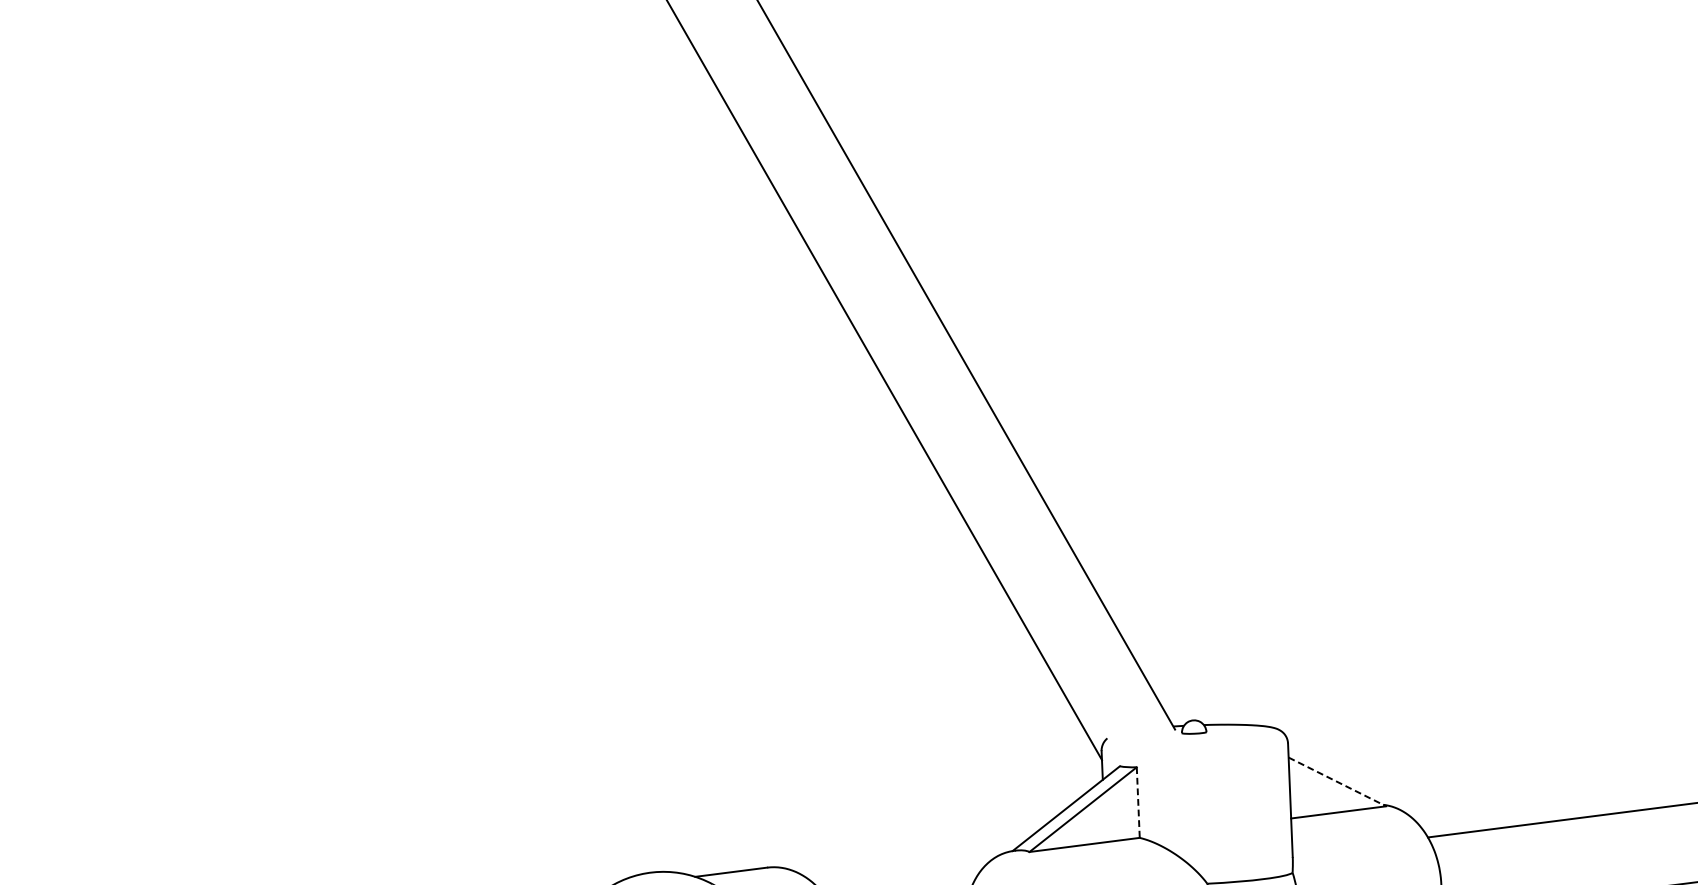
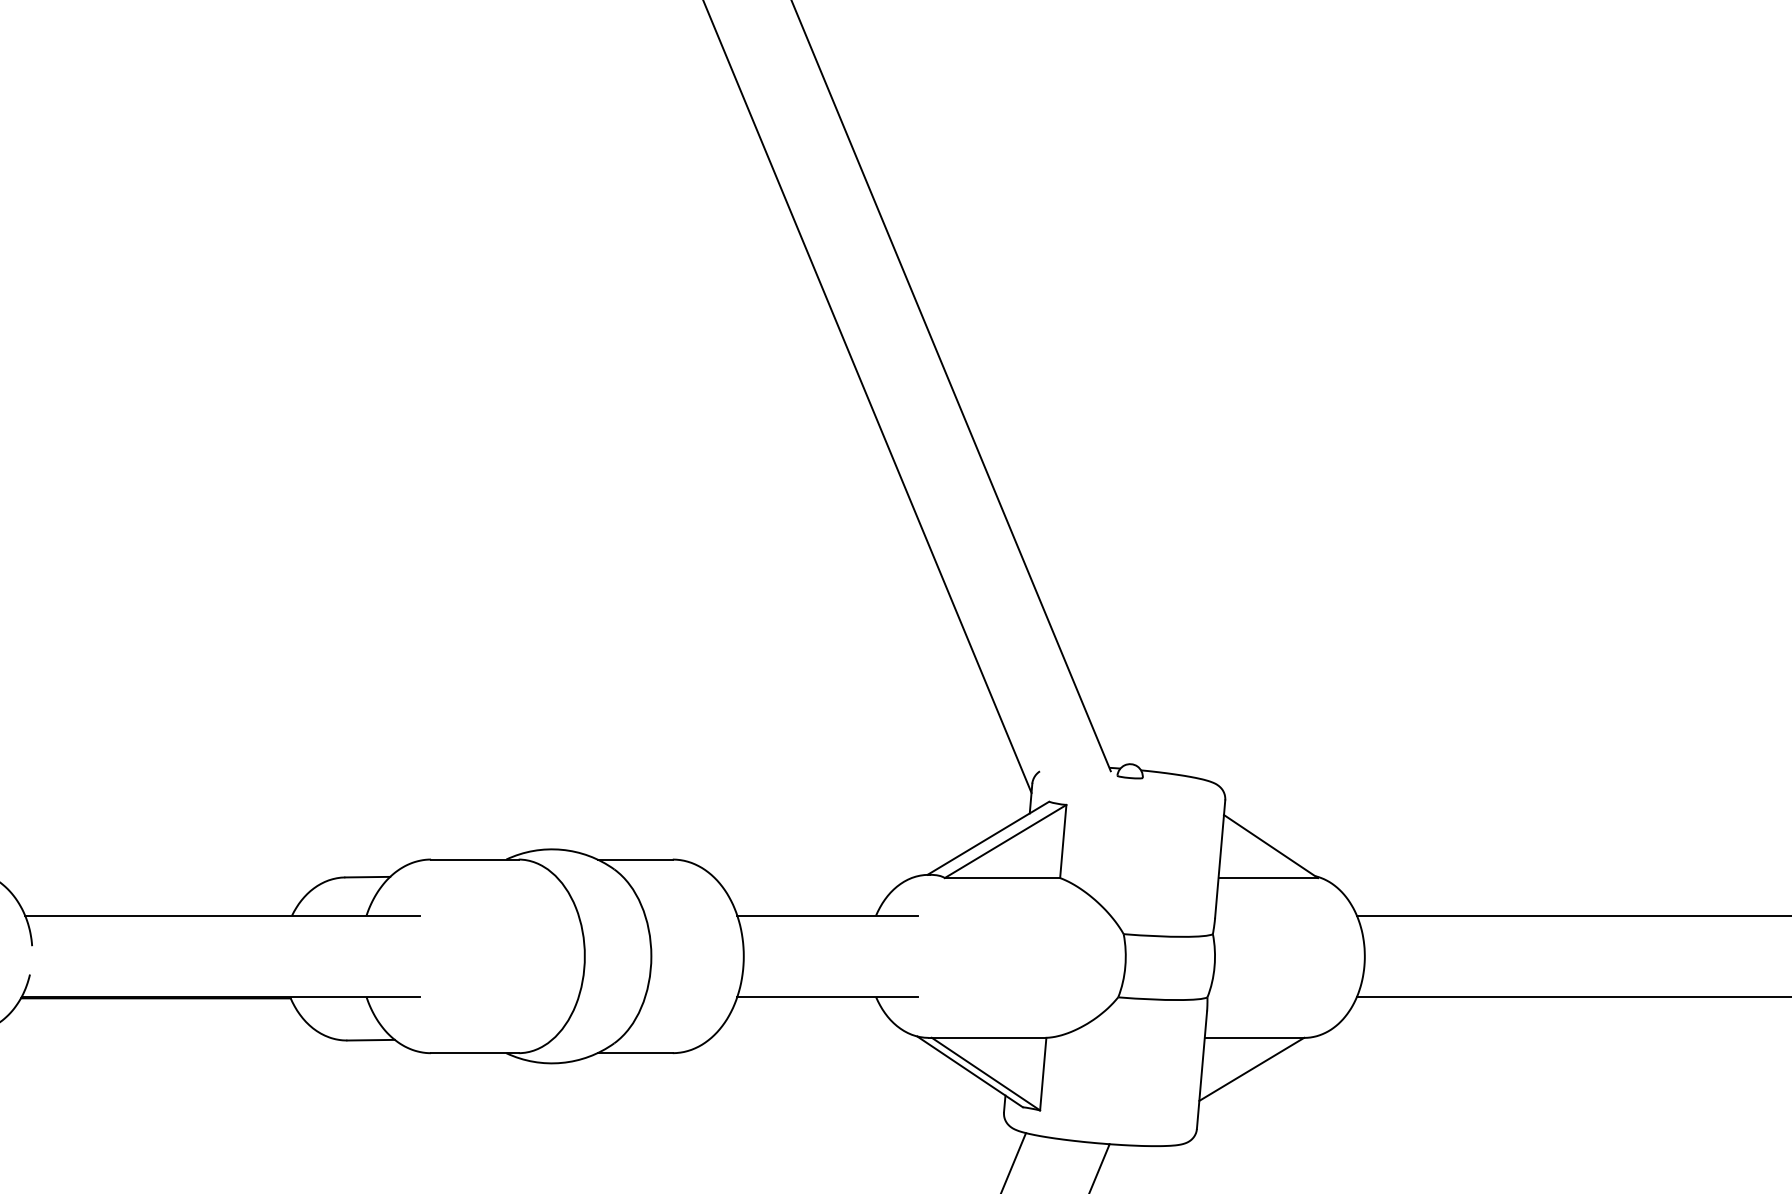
line: (1336, 781) -> (1270, 846), dashed -> solid
line: (1138, 802) -> (1063, 841), dashed -> solid

